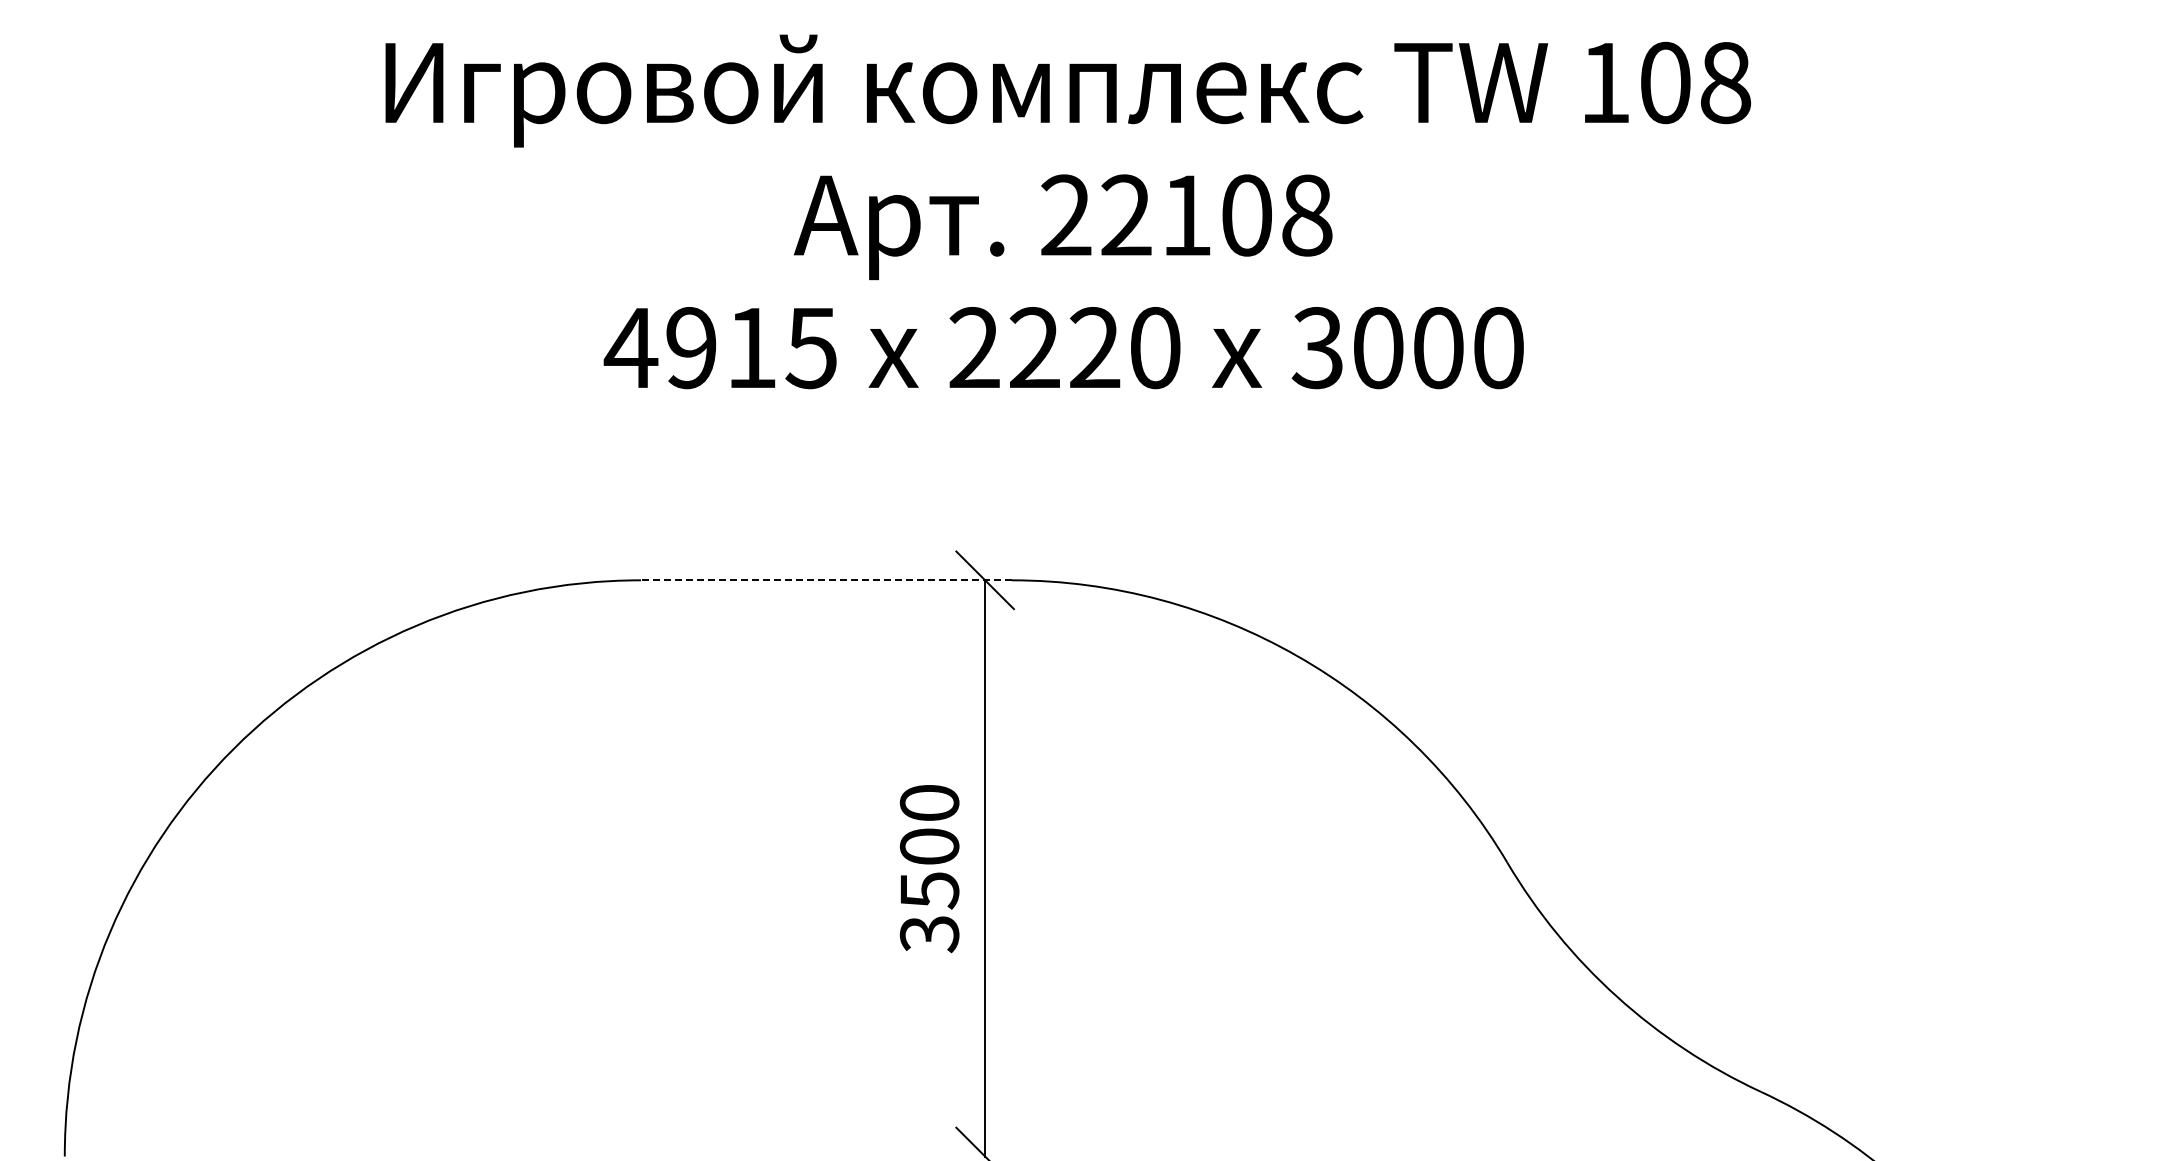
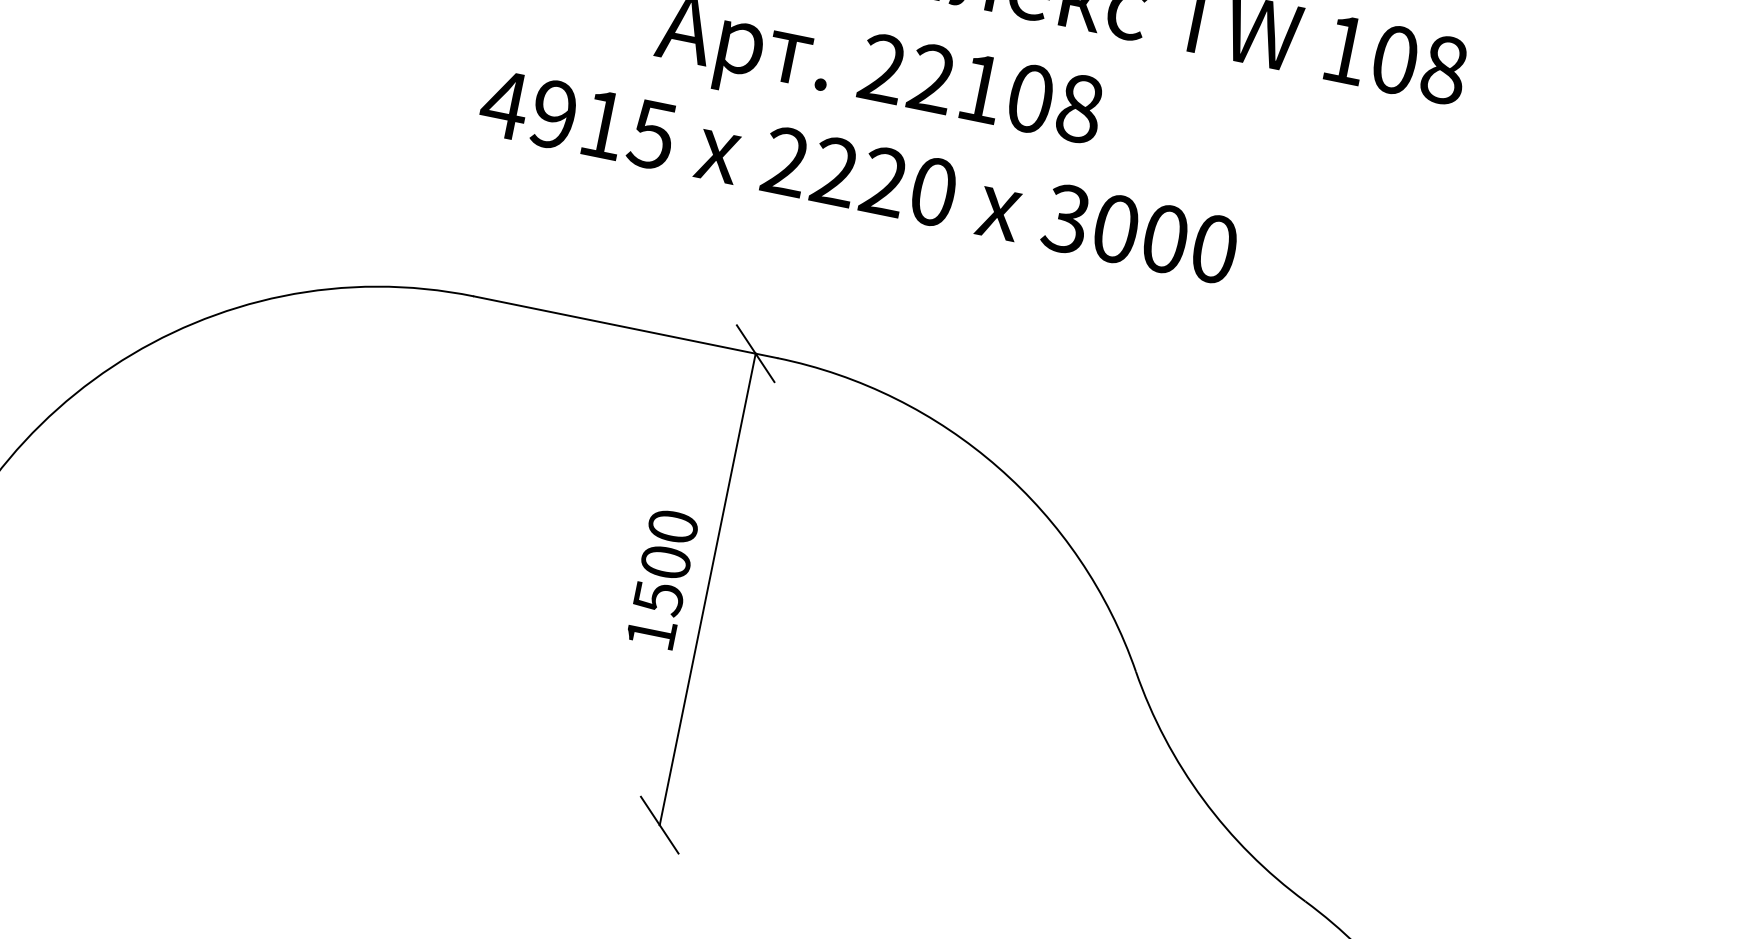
line: (825, 580) -> (625, 327), dashed -> solid
text: (929, 934) -> (651, 634), 3500 -> 1500

